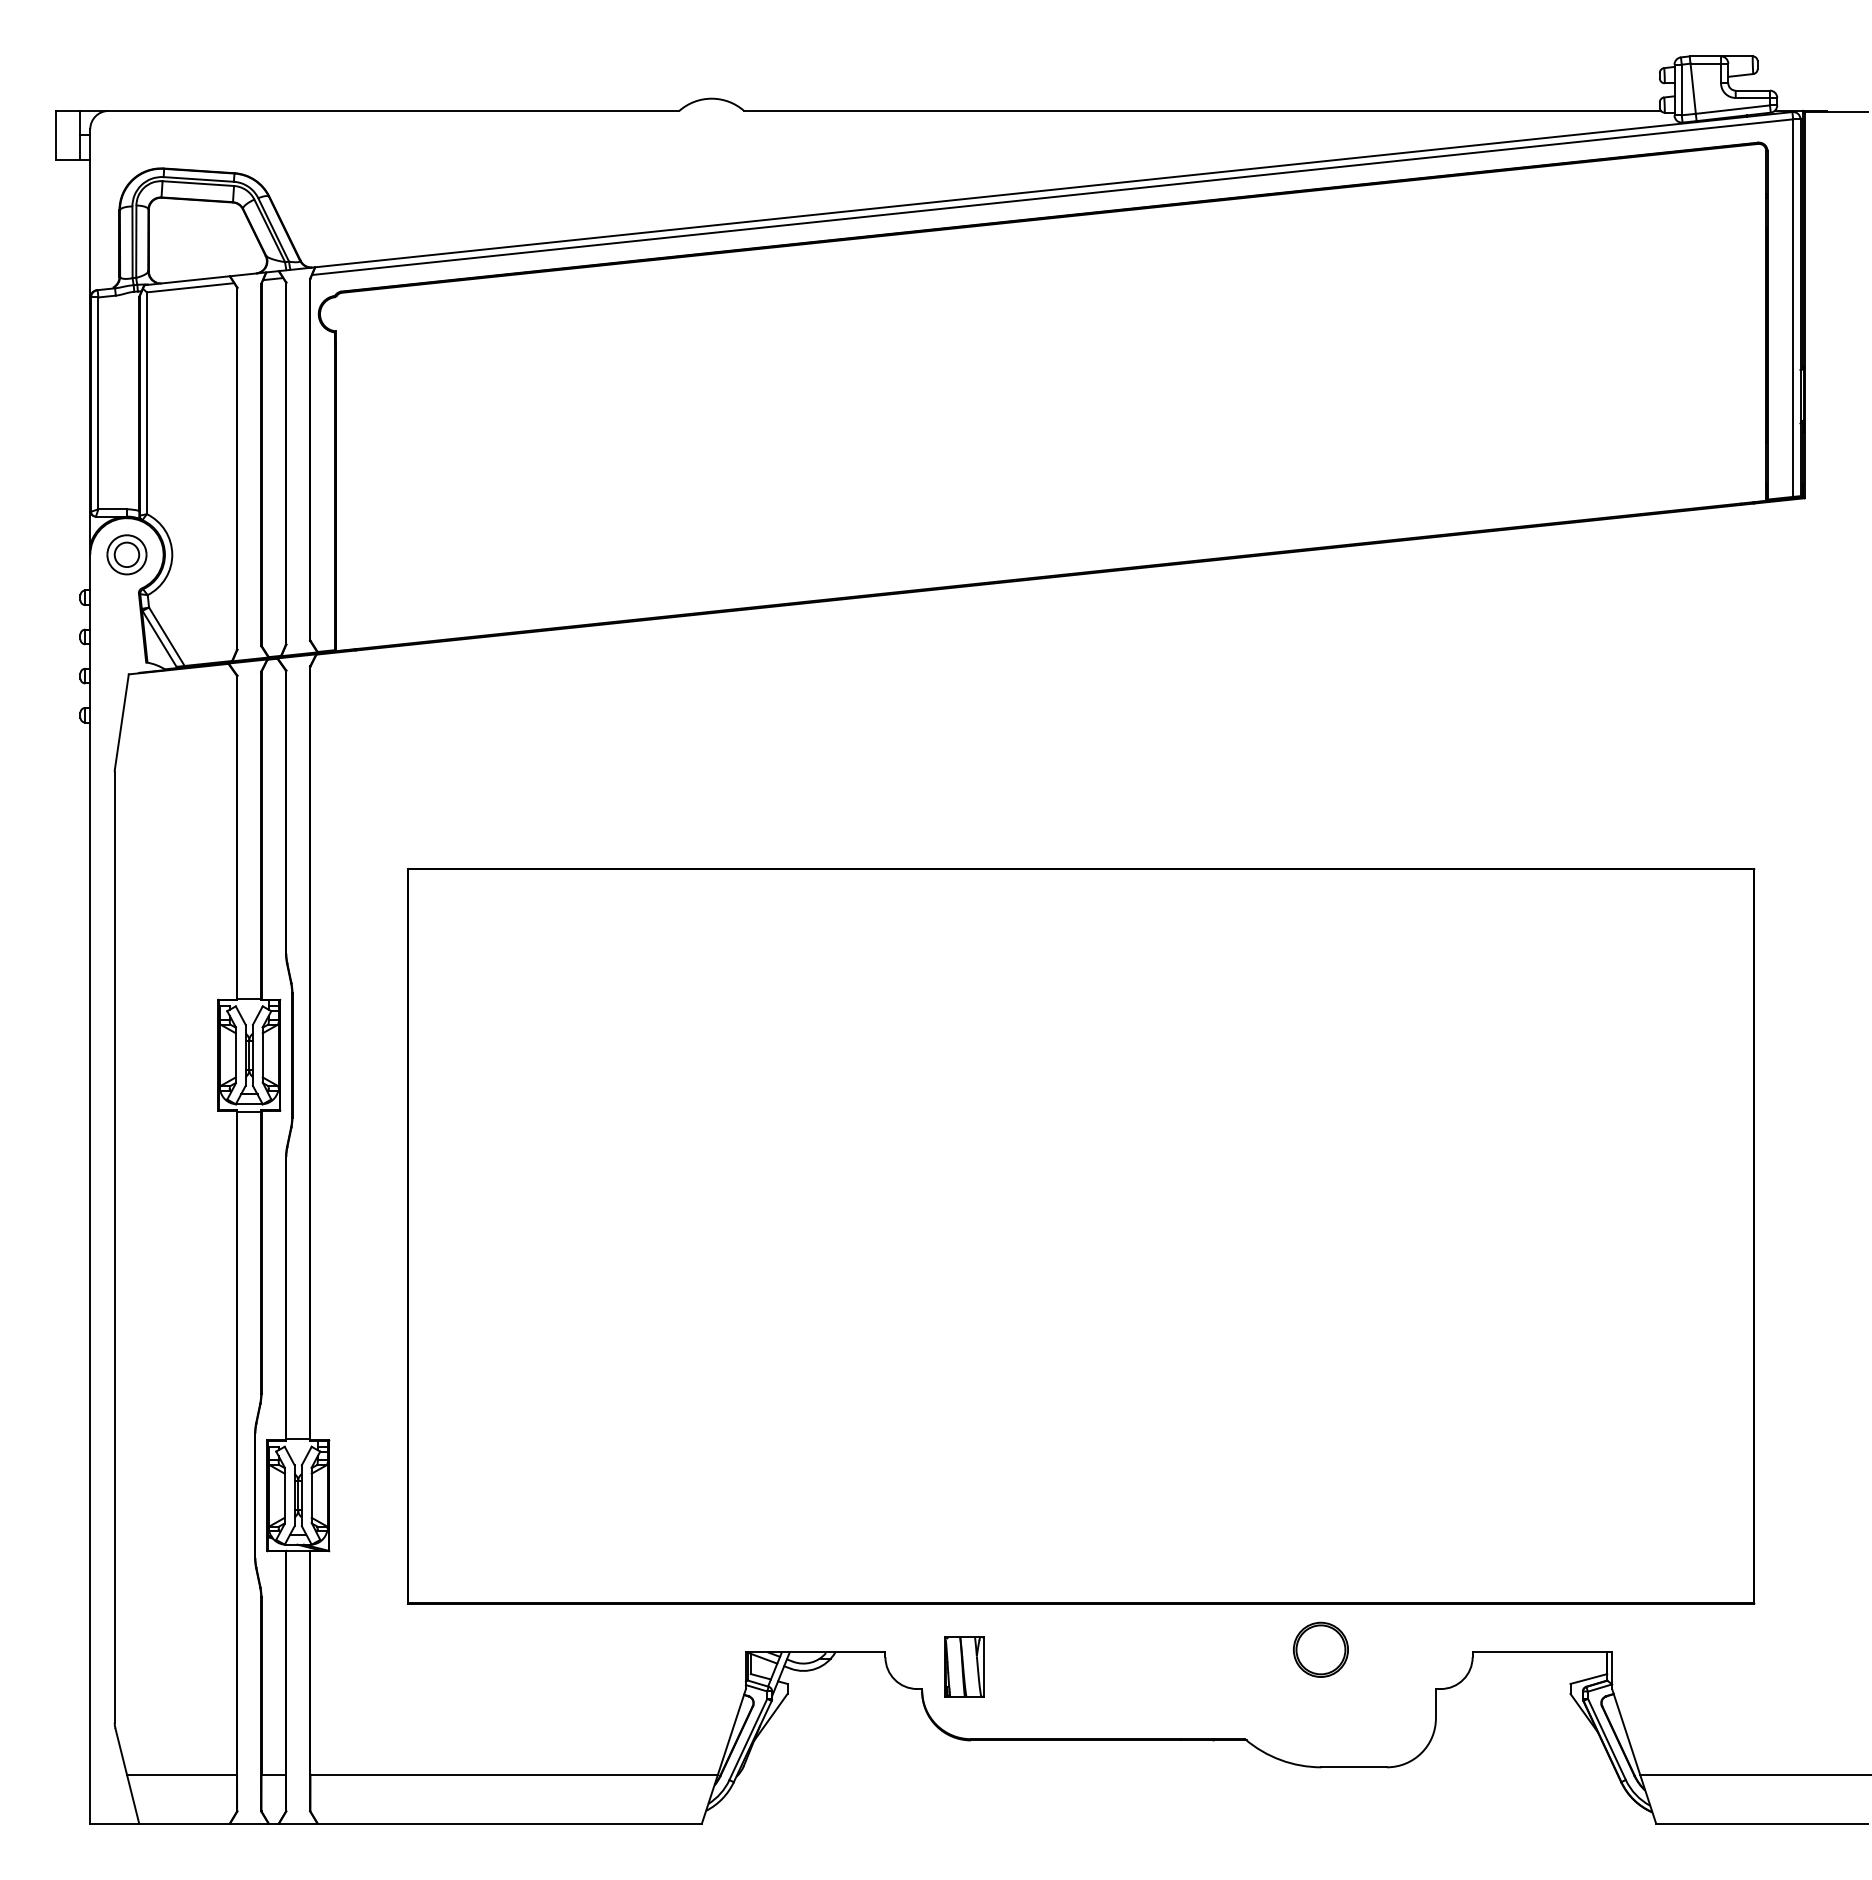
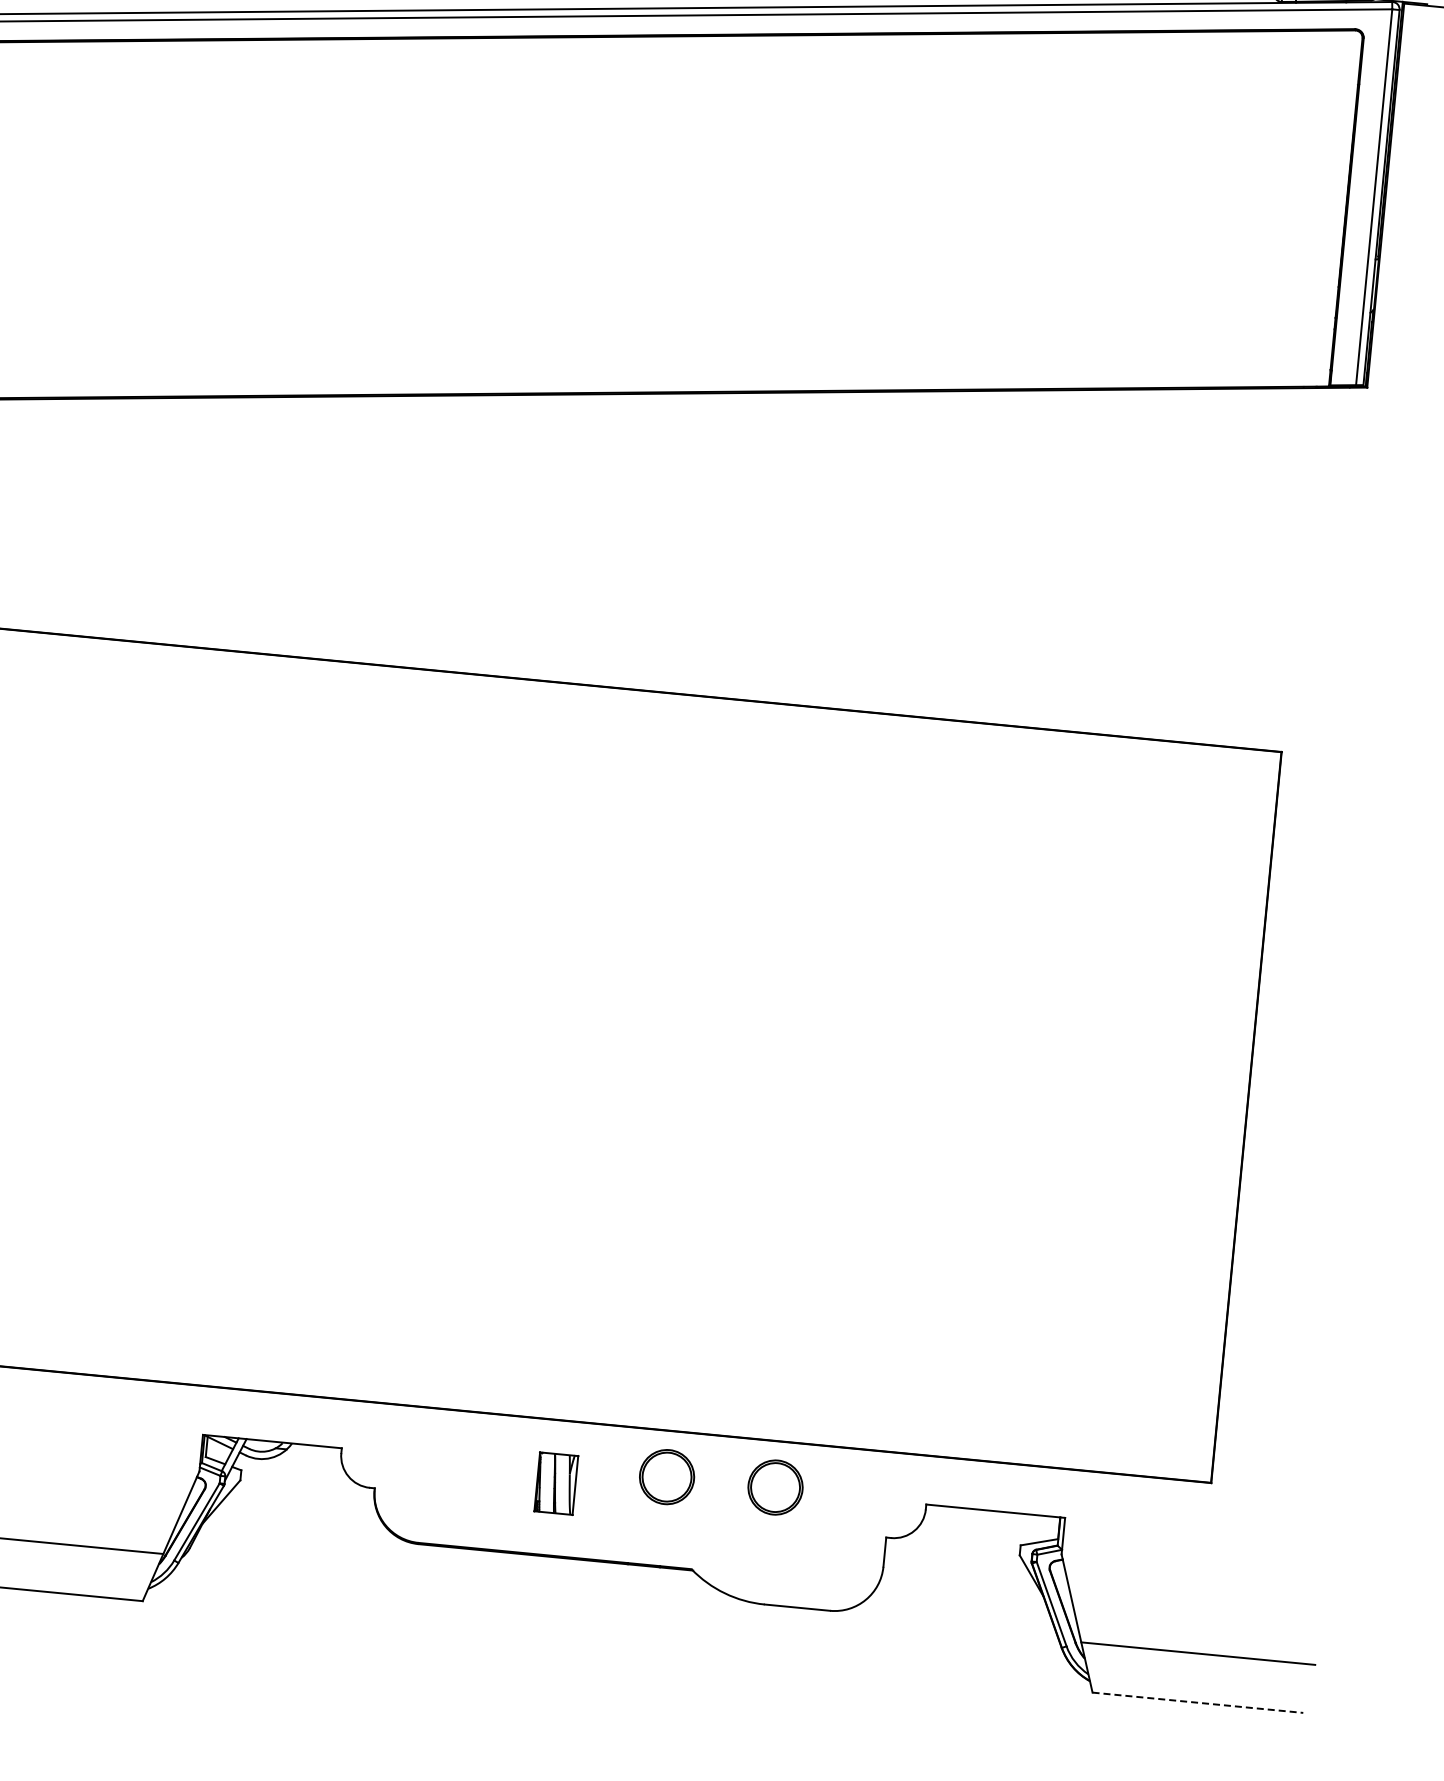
part: (1211, 1649) -> (666, 1476), added
part: (964, 1666) -> (556, 1483), moved
line: (1762, 1823) -> (1198, 1702), solid -> dashed

